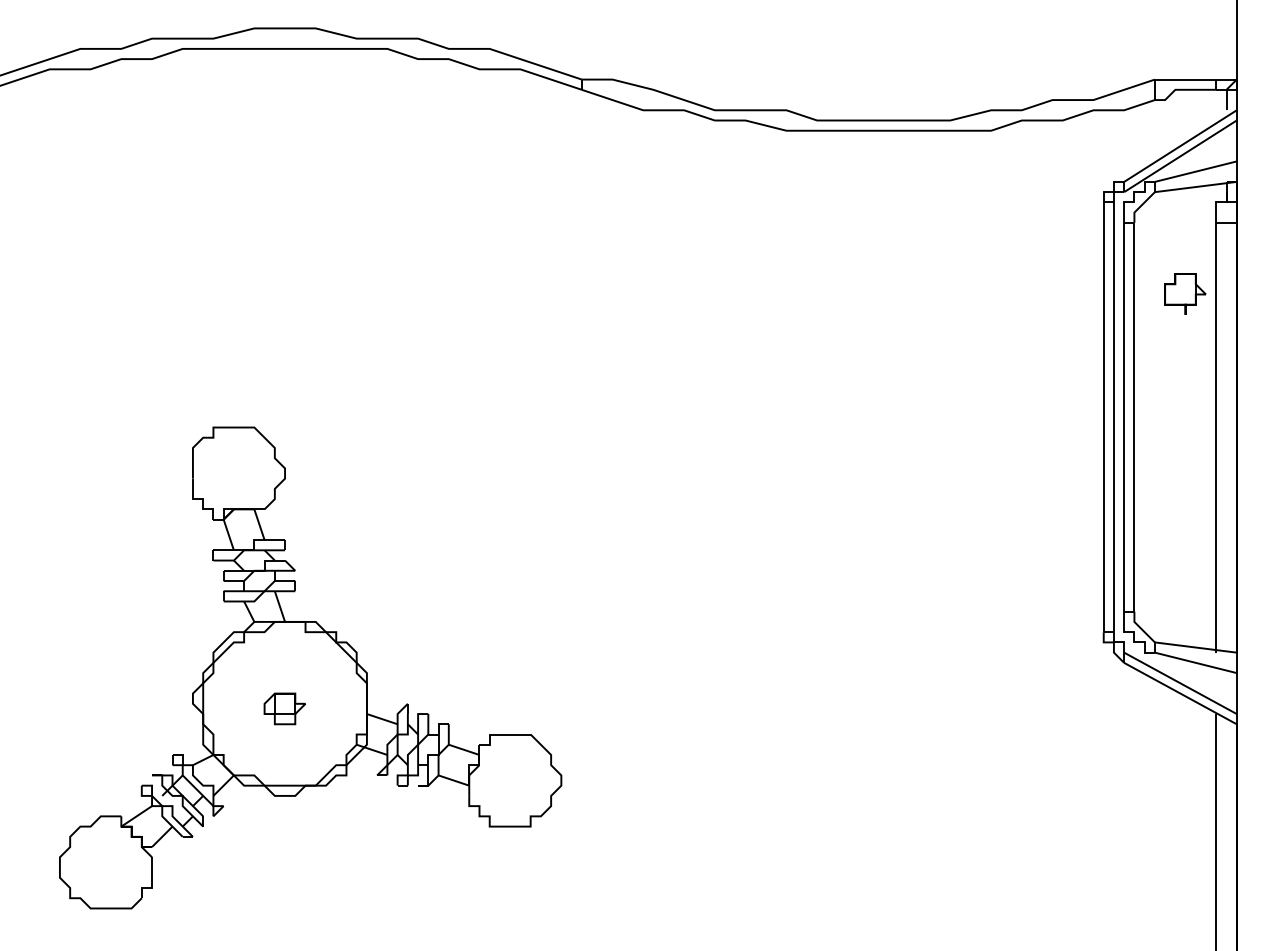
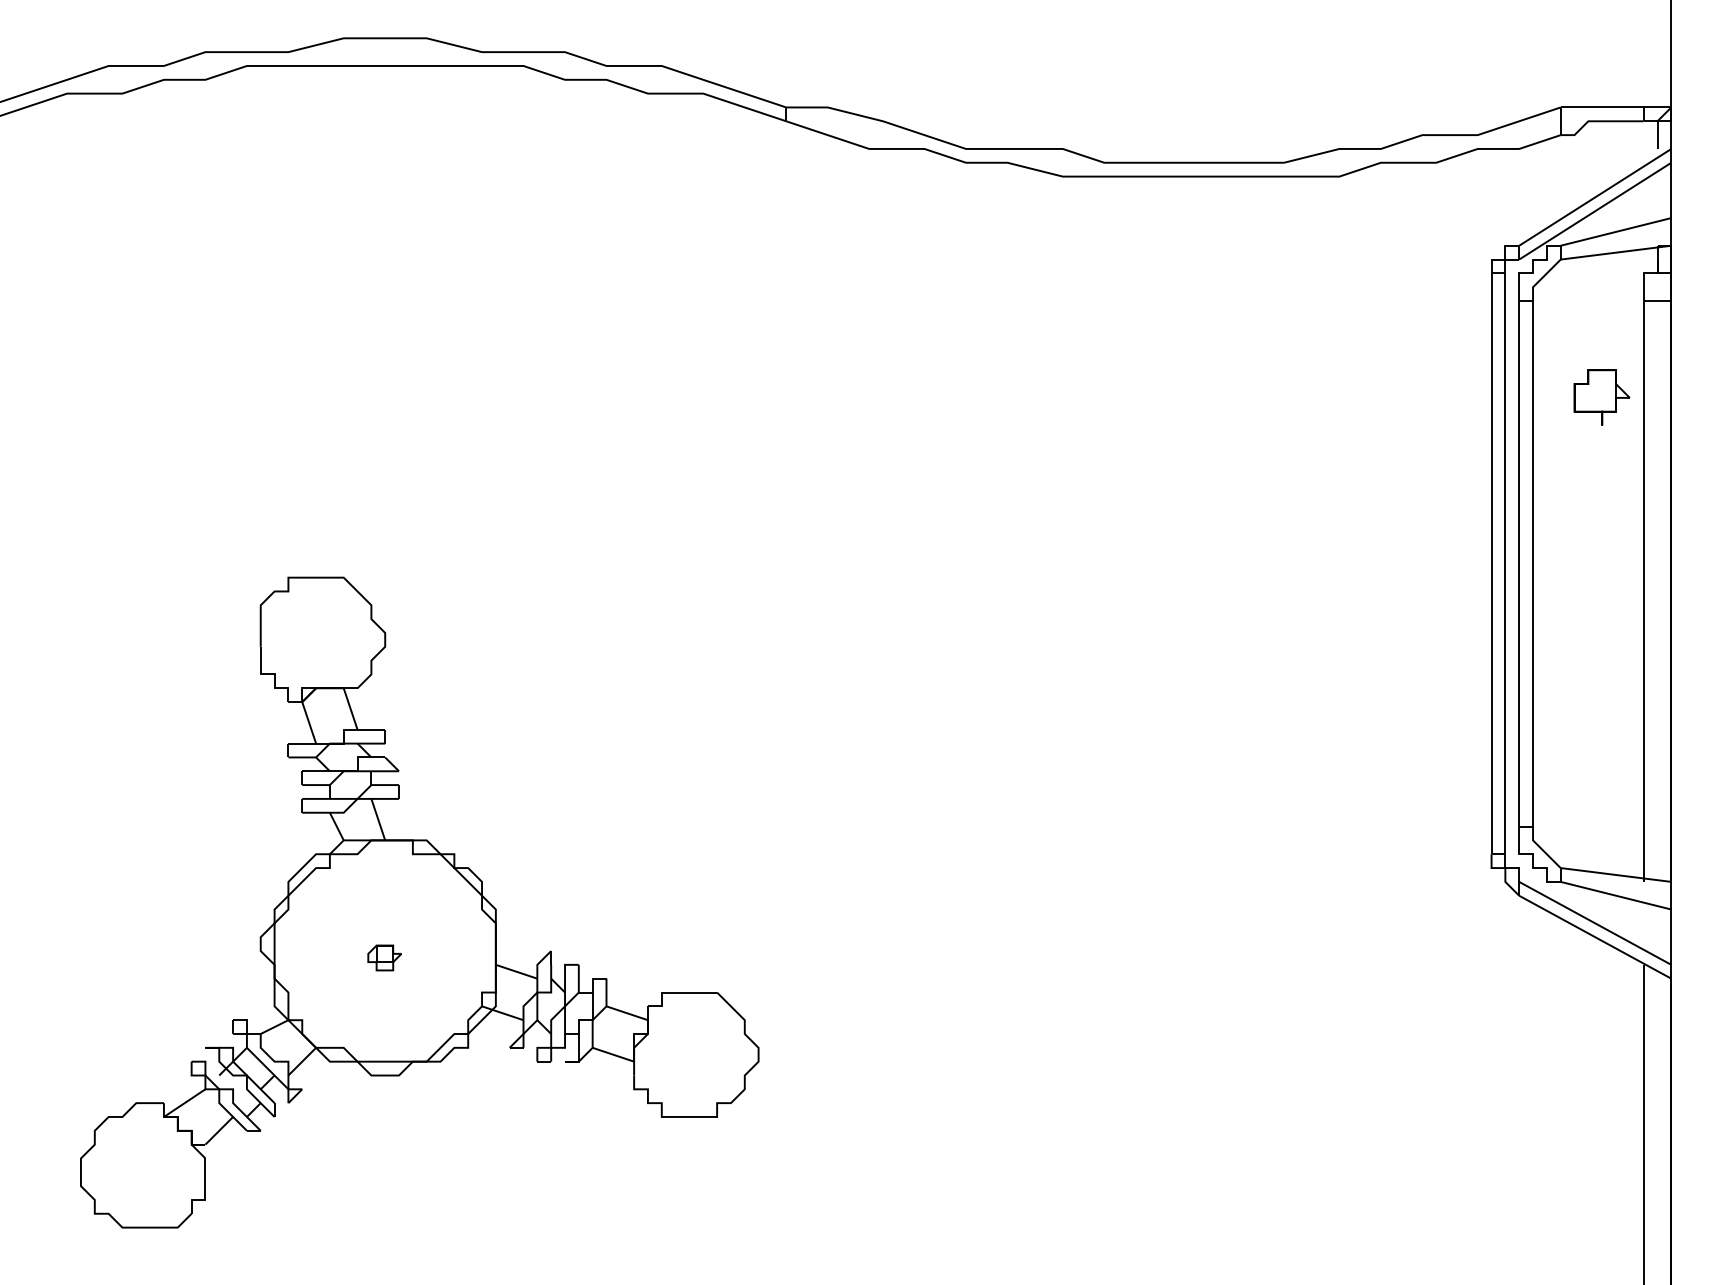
part: (284, 708) -> (384, 957), size x0.6

